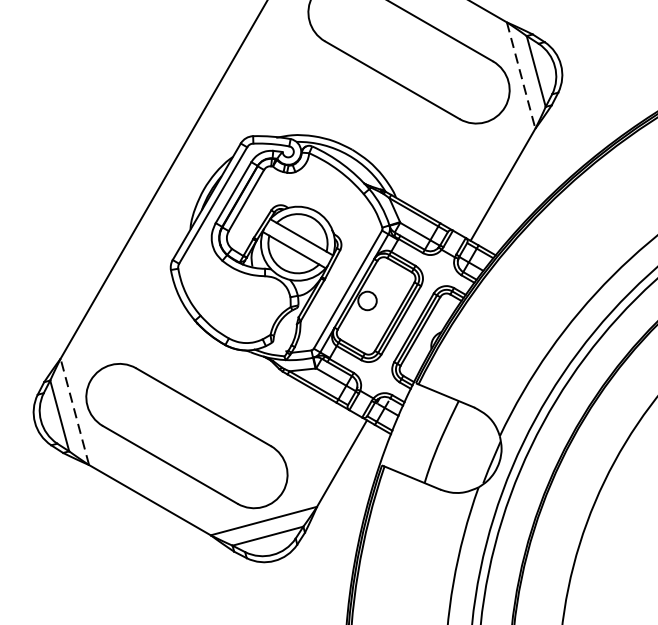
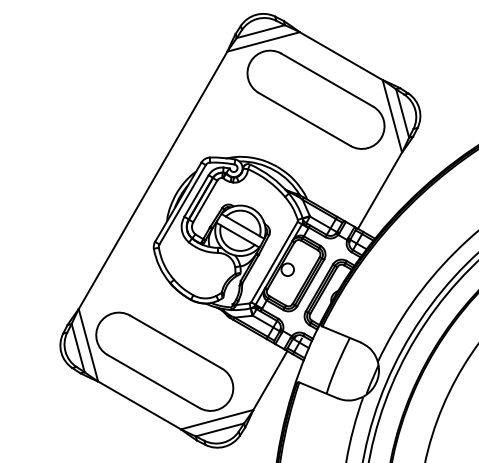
line: (521, 75) -> (392, 116), dashed -> solid
line: (74, 410) -> (88, 344), dashed -> solid

